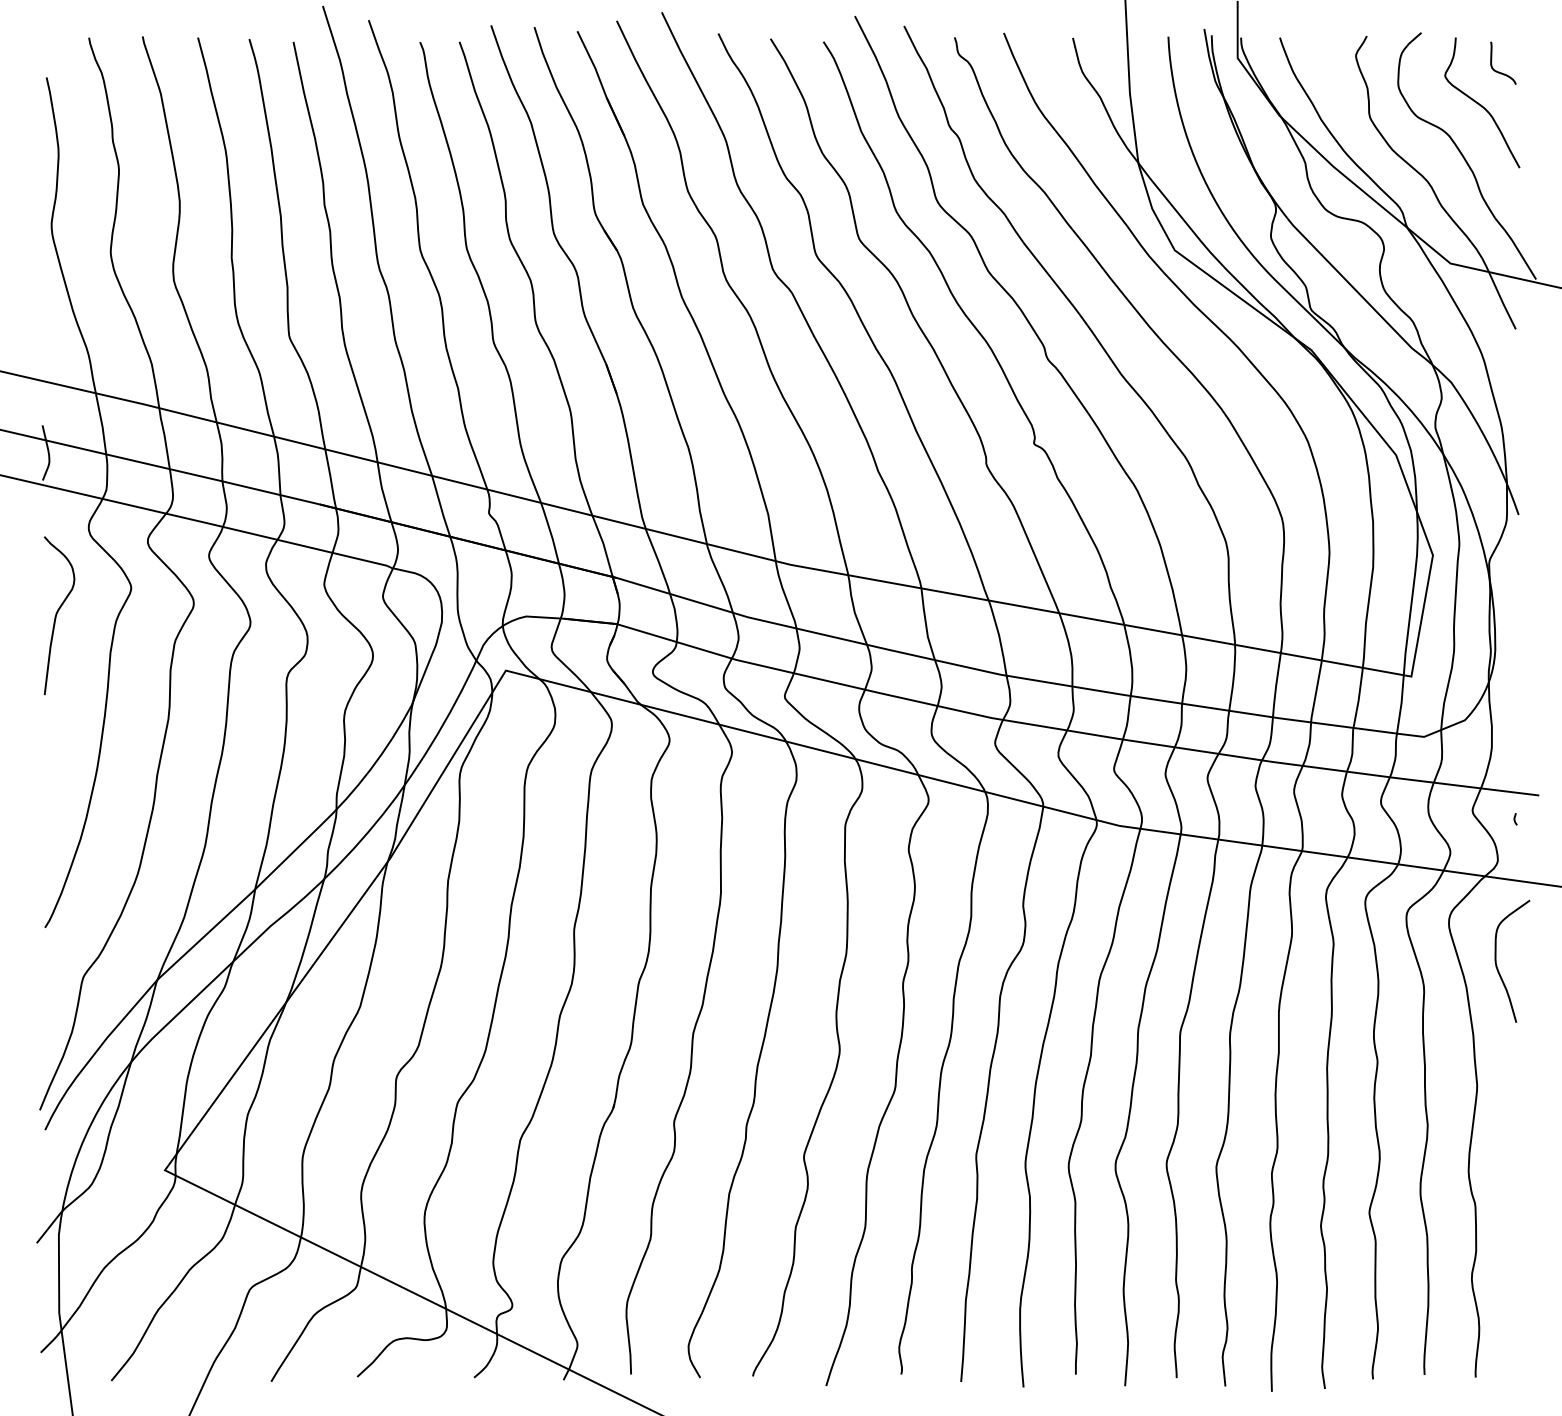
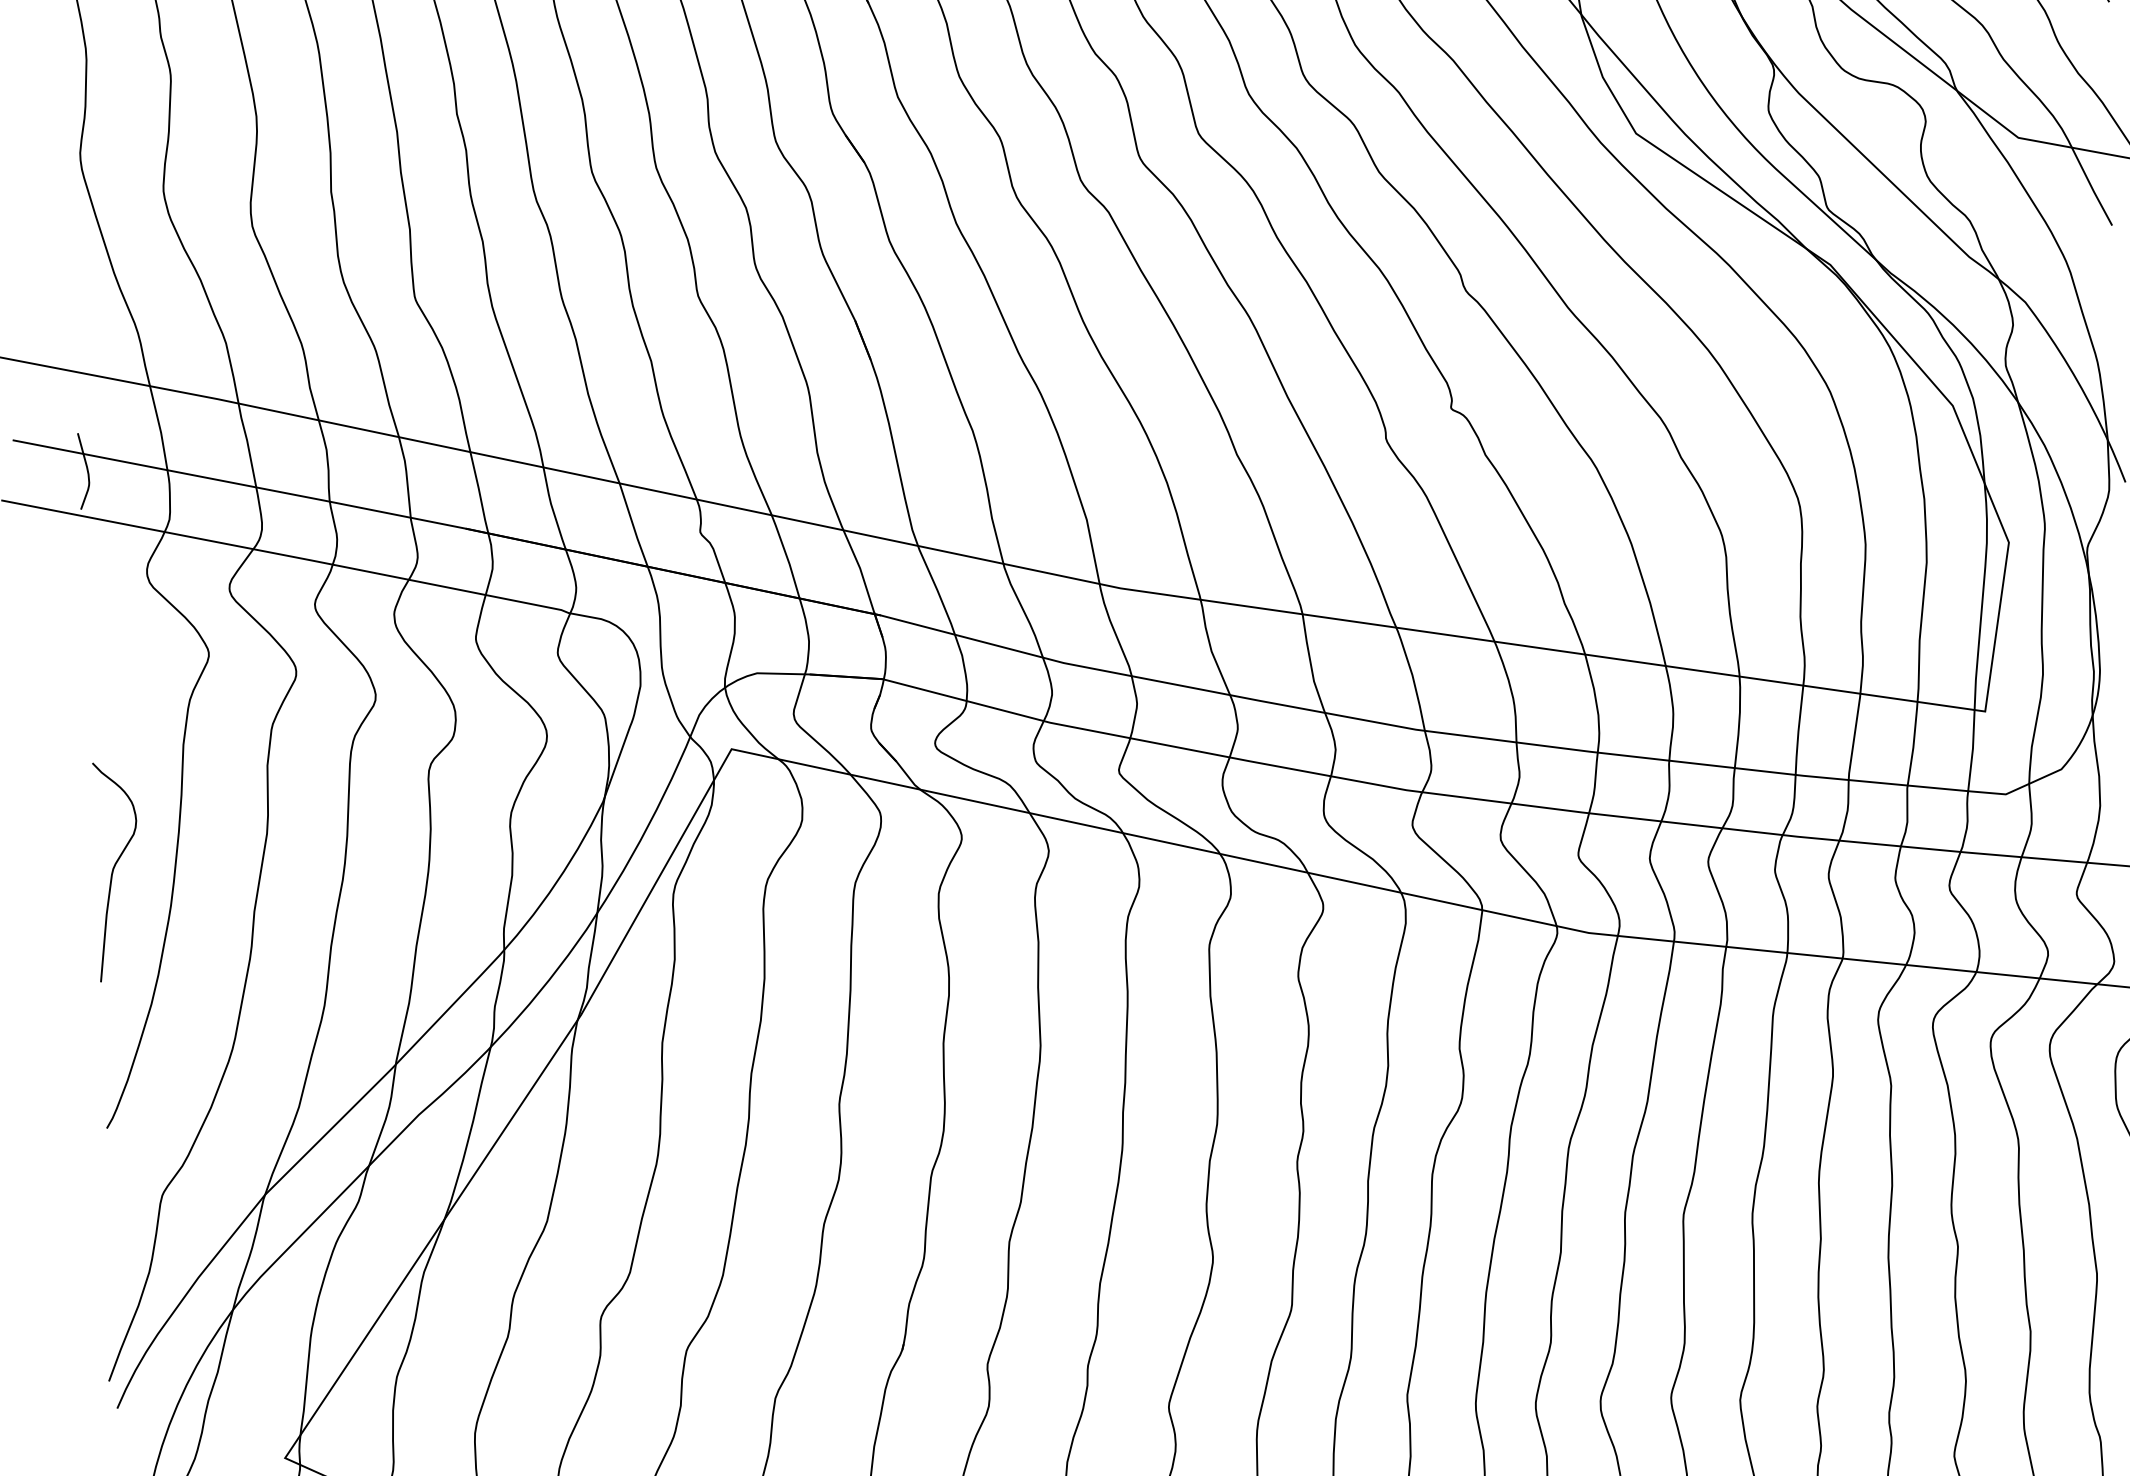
curve: (57, 614) -> (114, 870), moved

